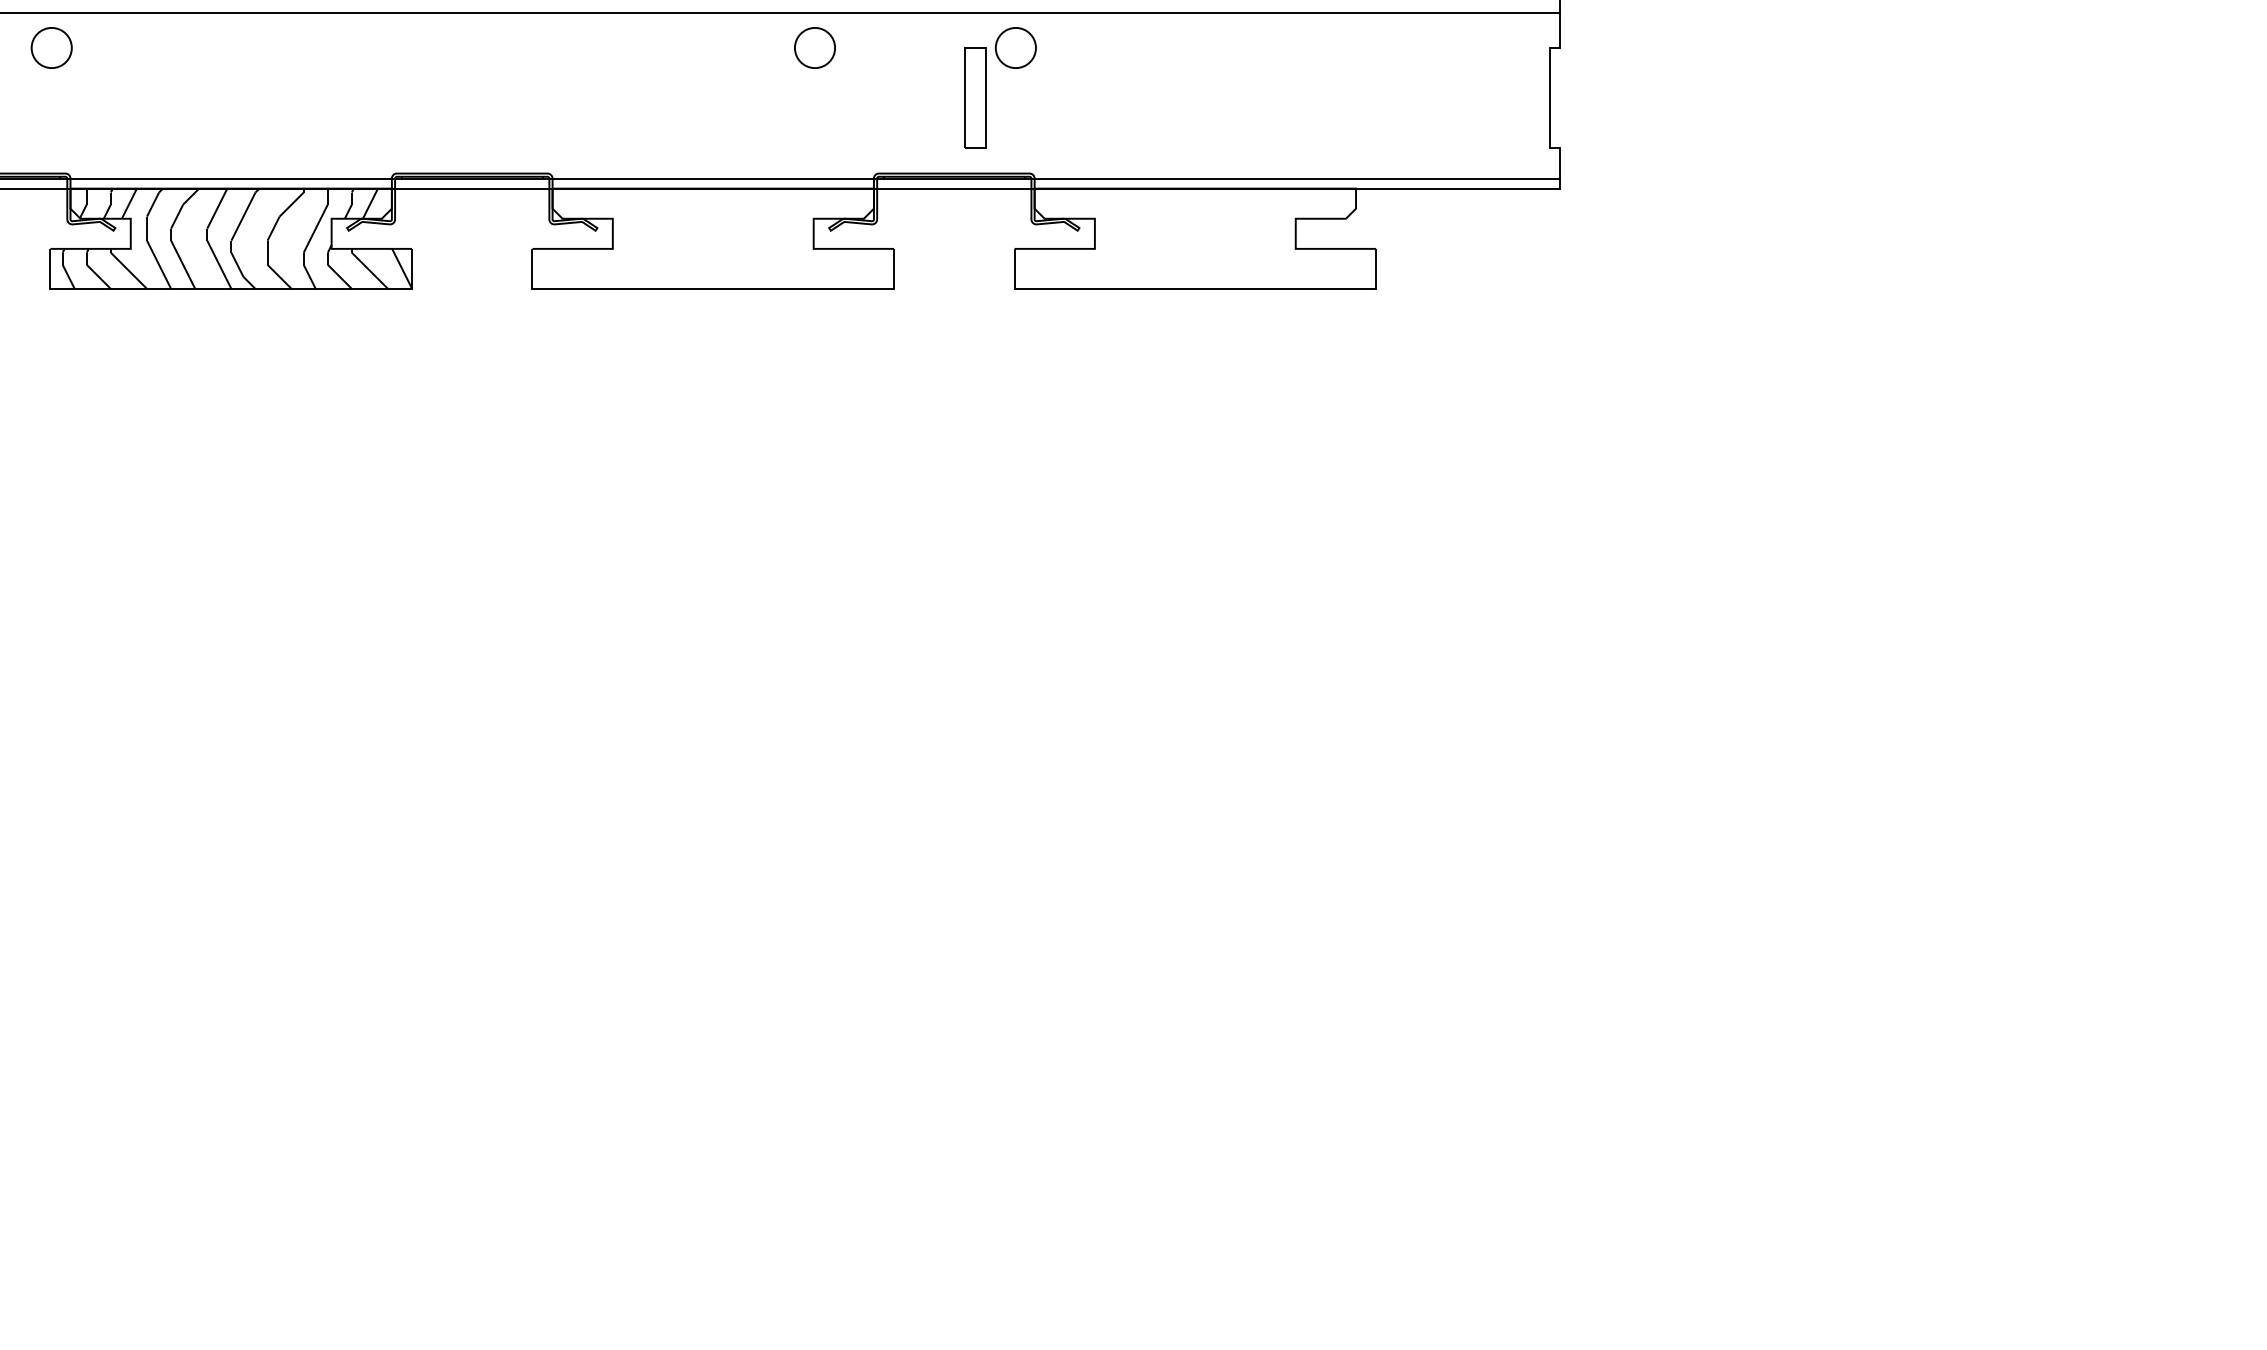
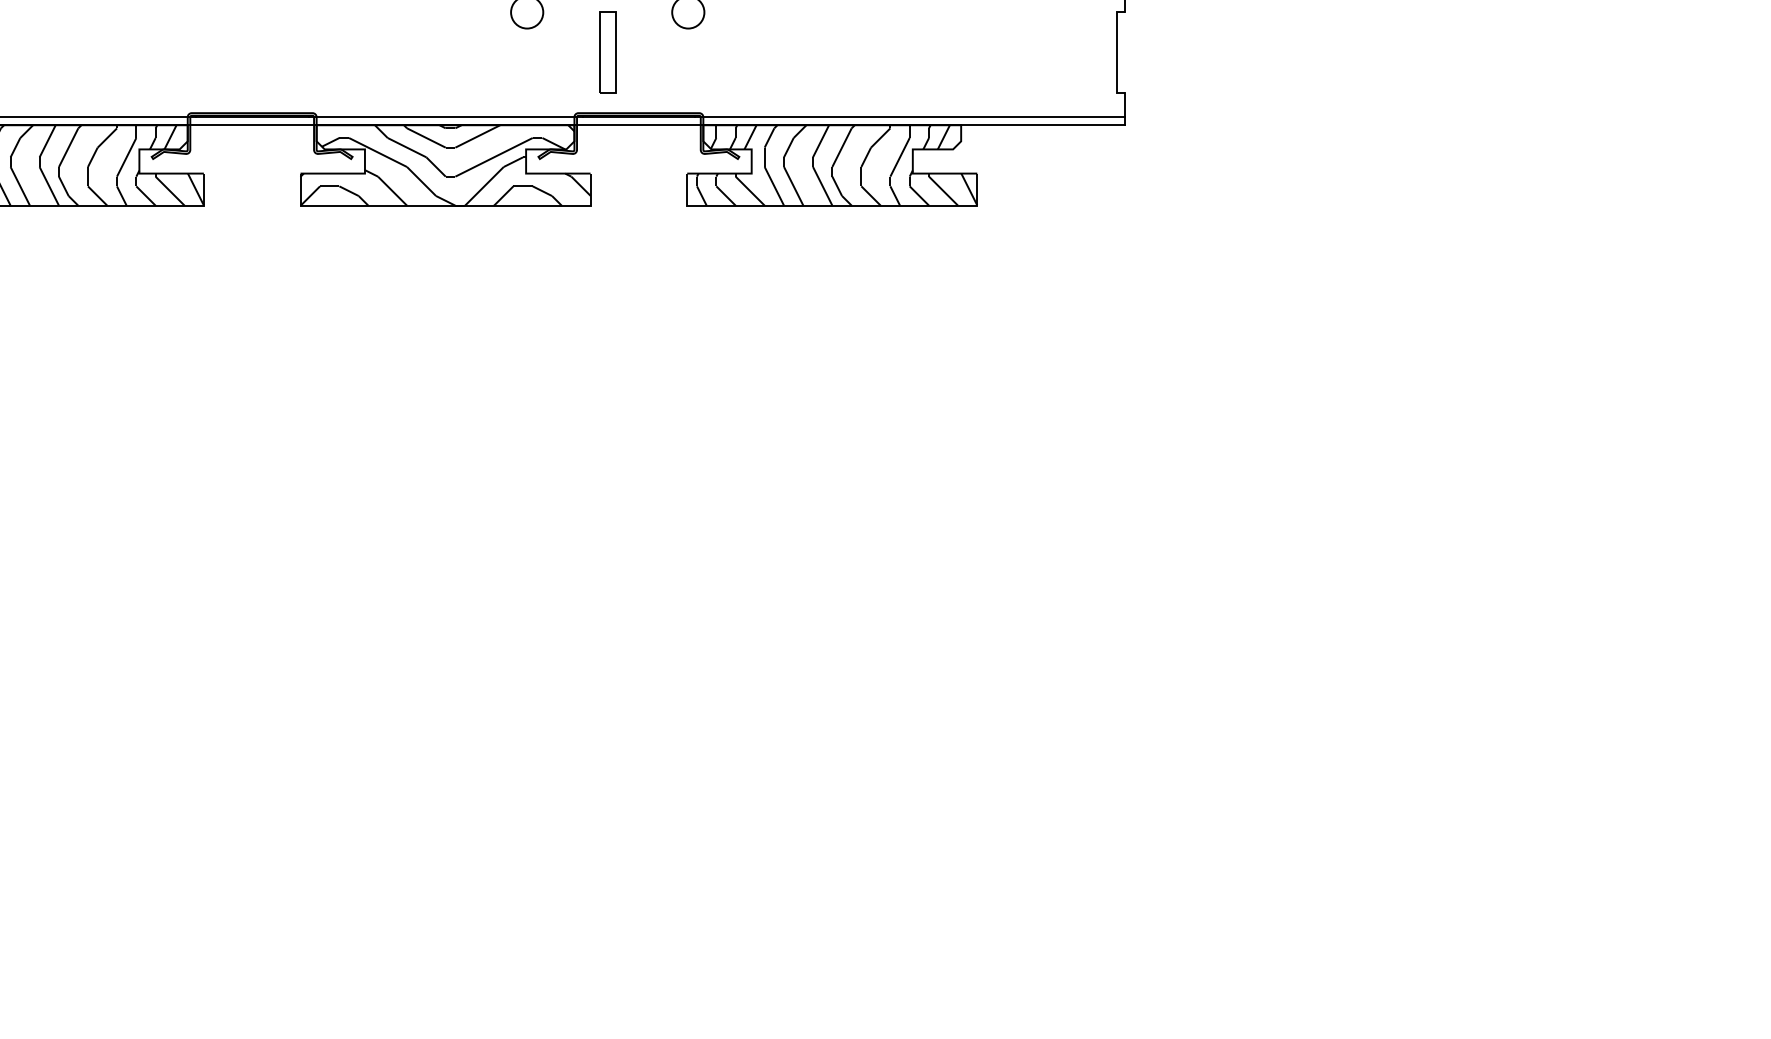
part: (975, 97) -> (607, 52), moved
hatch: (713, 238) -> (445, 165), added
hatch: (1195, 238) -> (832, 165), added

